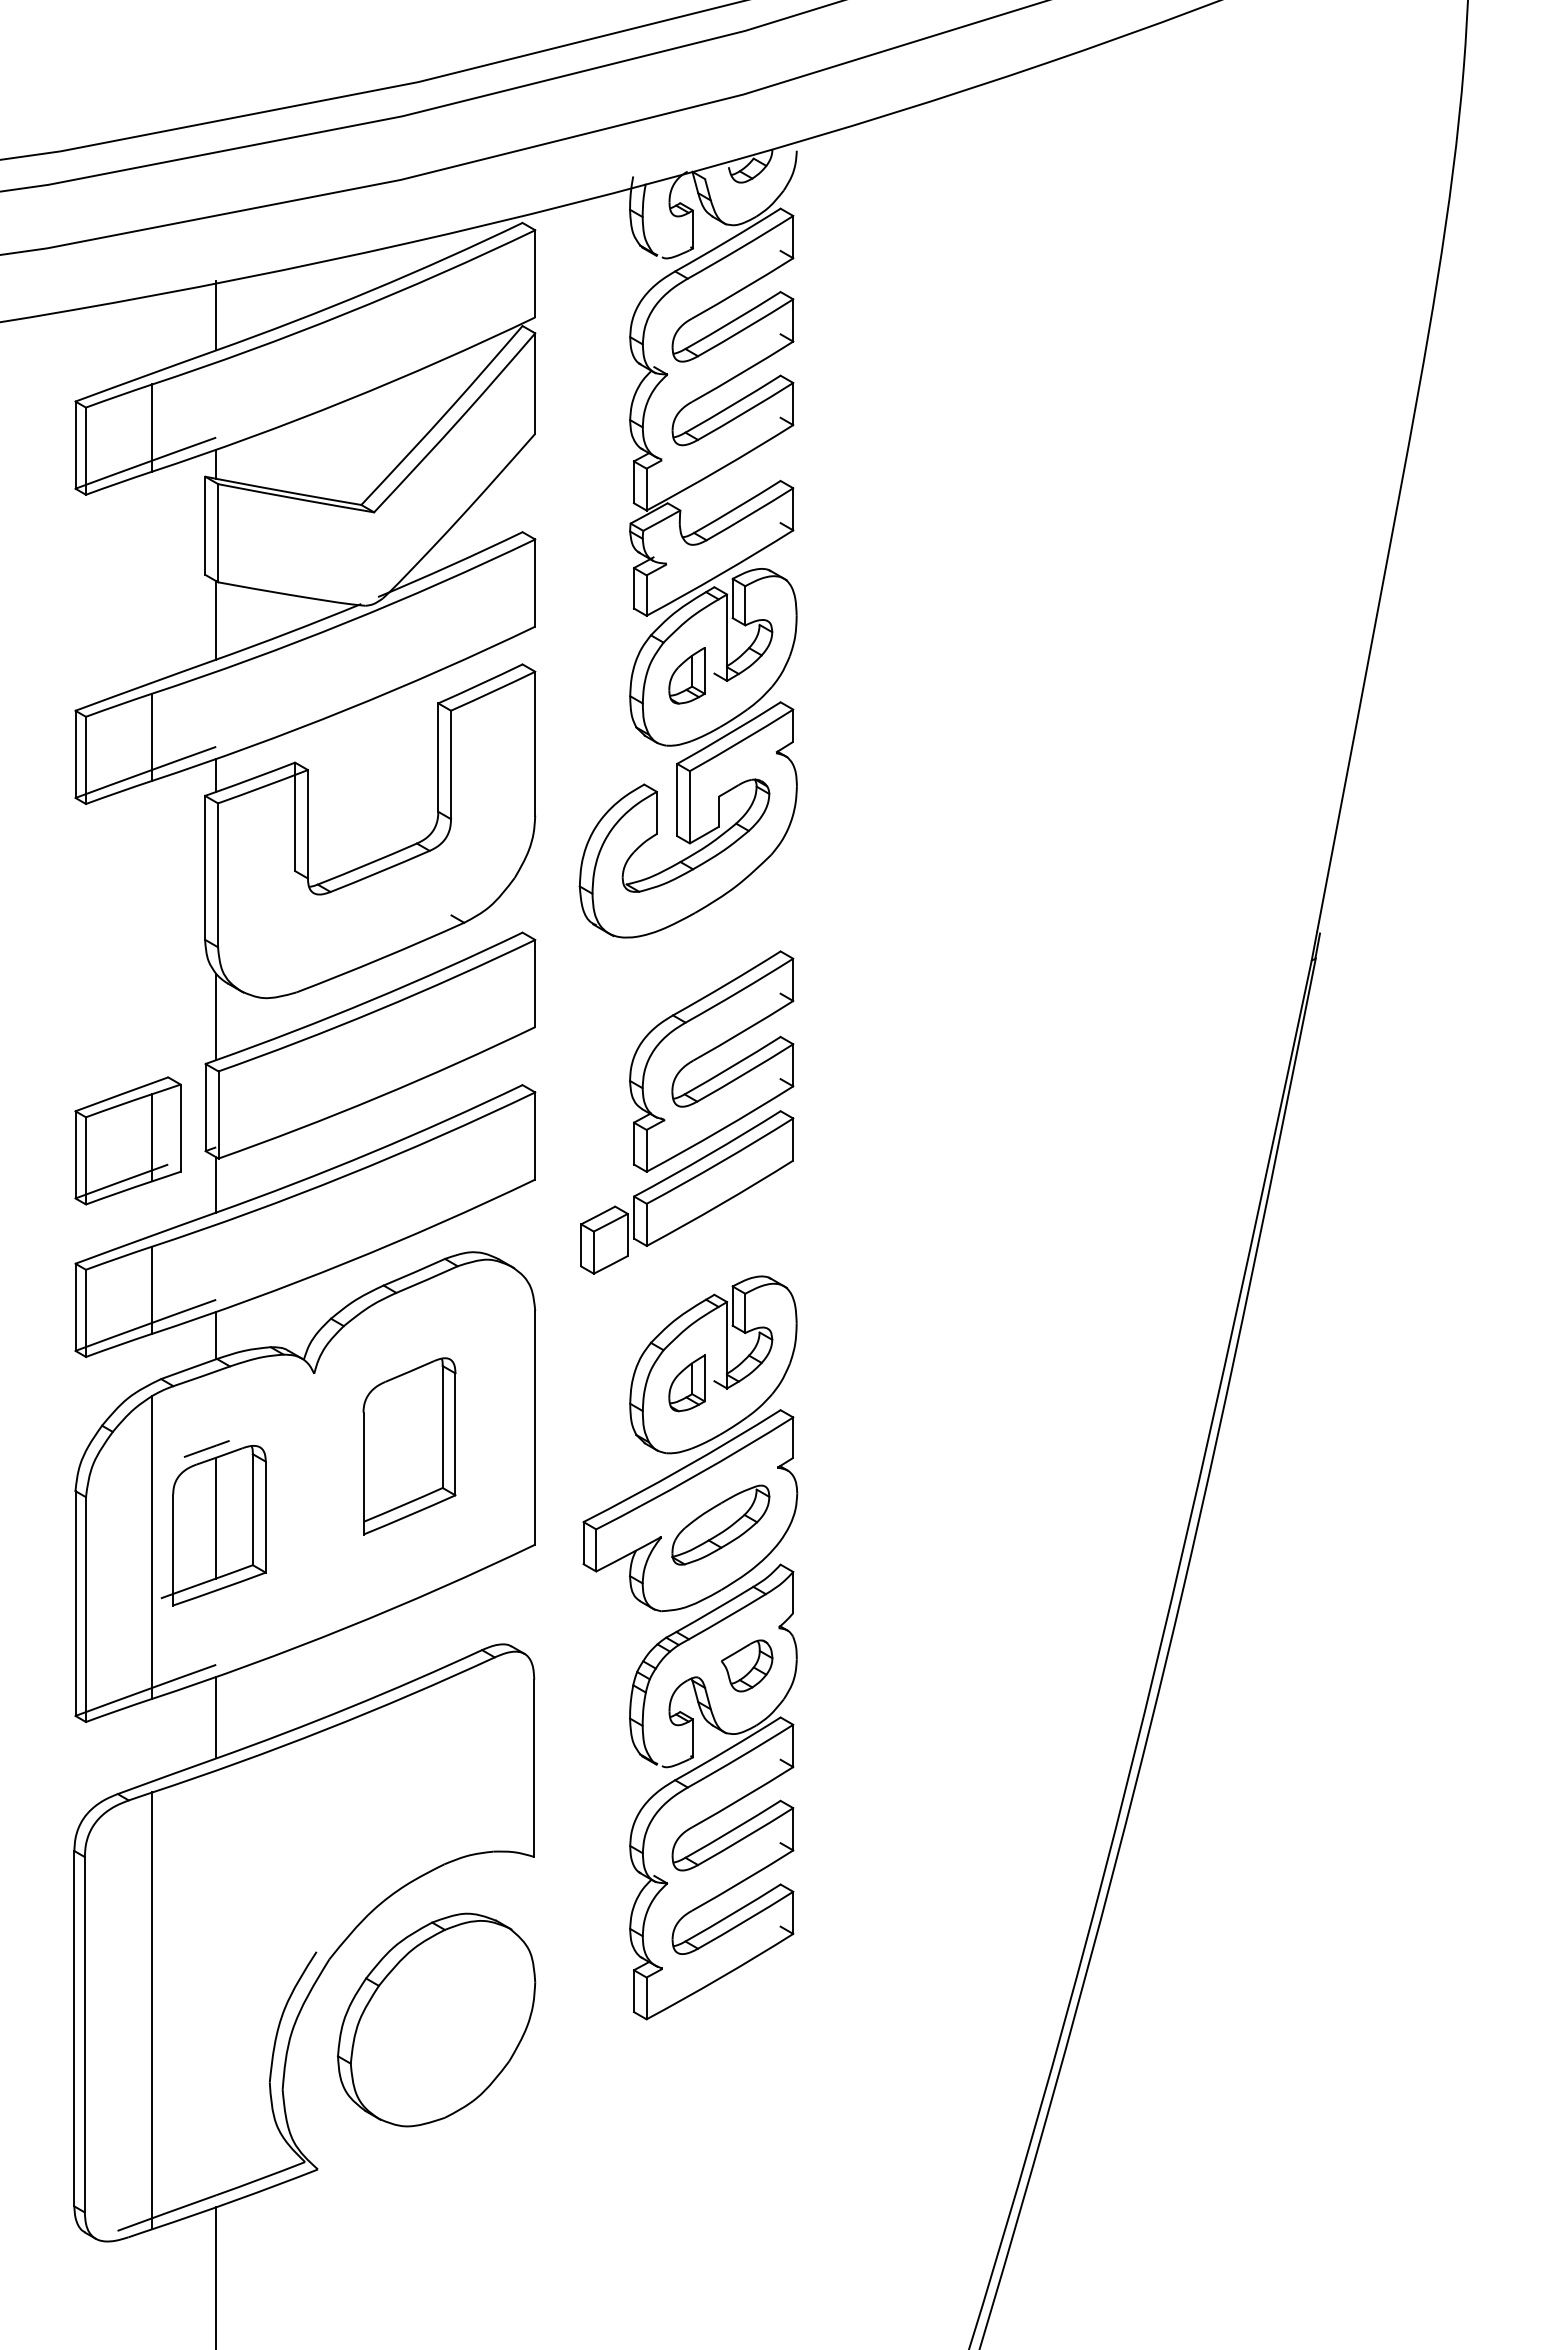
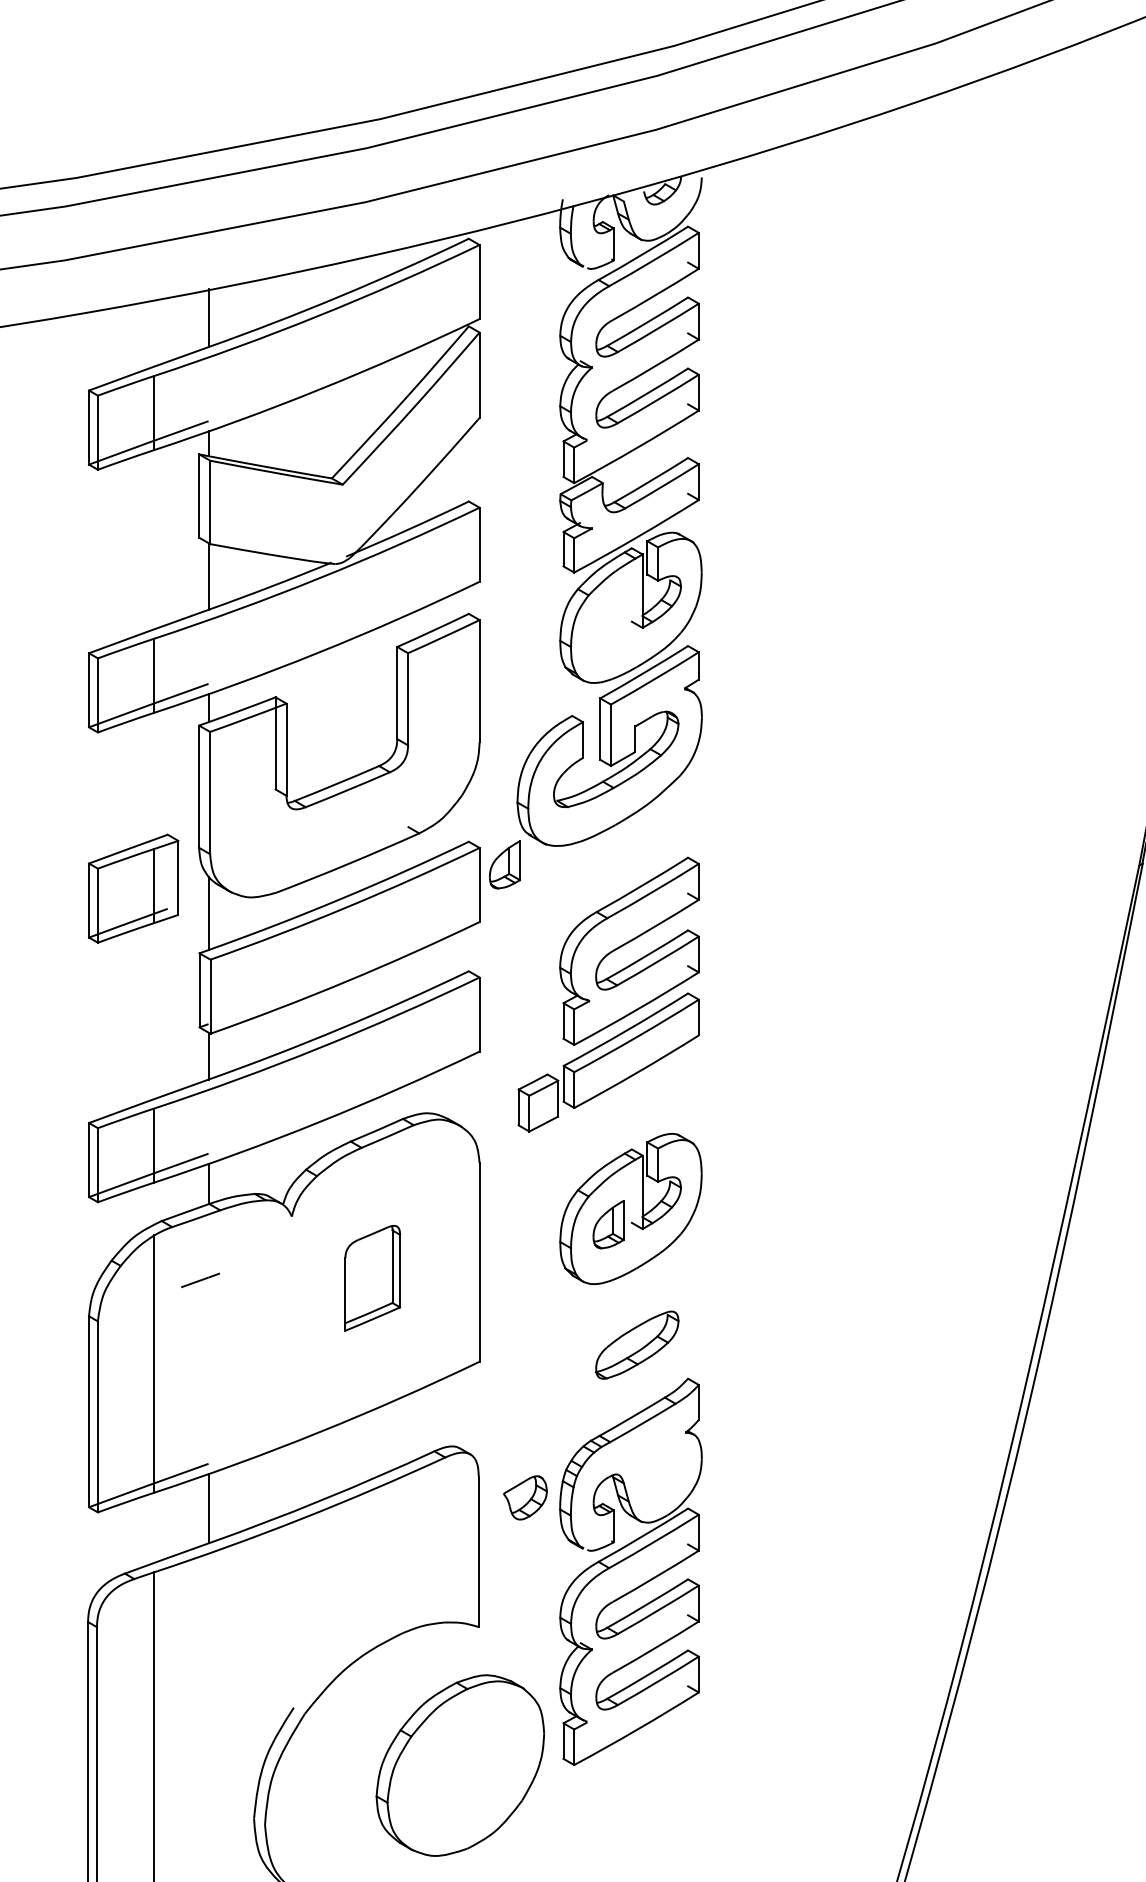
part: (686, 675) -> (504, 864), moved
part: (127, 1140) -> (133, 888), moved
part: (409, 1446) -> (372, 1278), size x0.7
part: (690, 1510) -> (611, 1332), removed
part: (213, 1525) -> (206, 1345), removed
part: (747, 1665) -> (525, 1497), moved
part: (436, 2019) -> (460, 1765), moved

